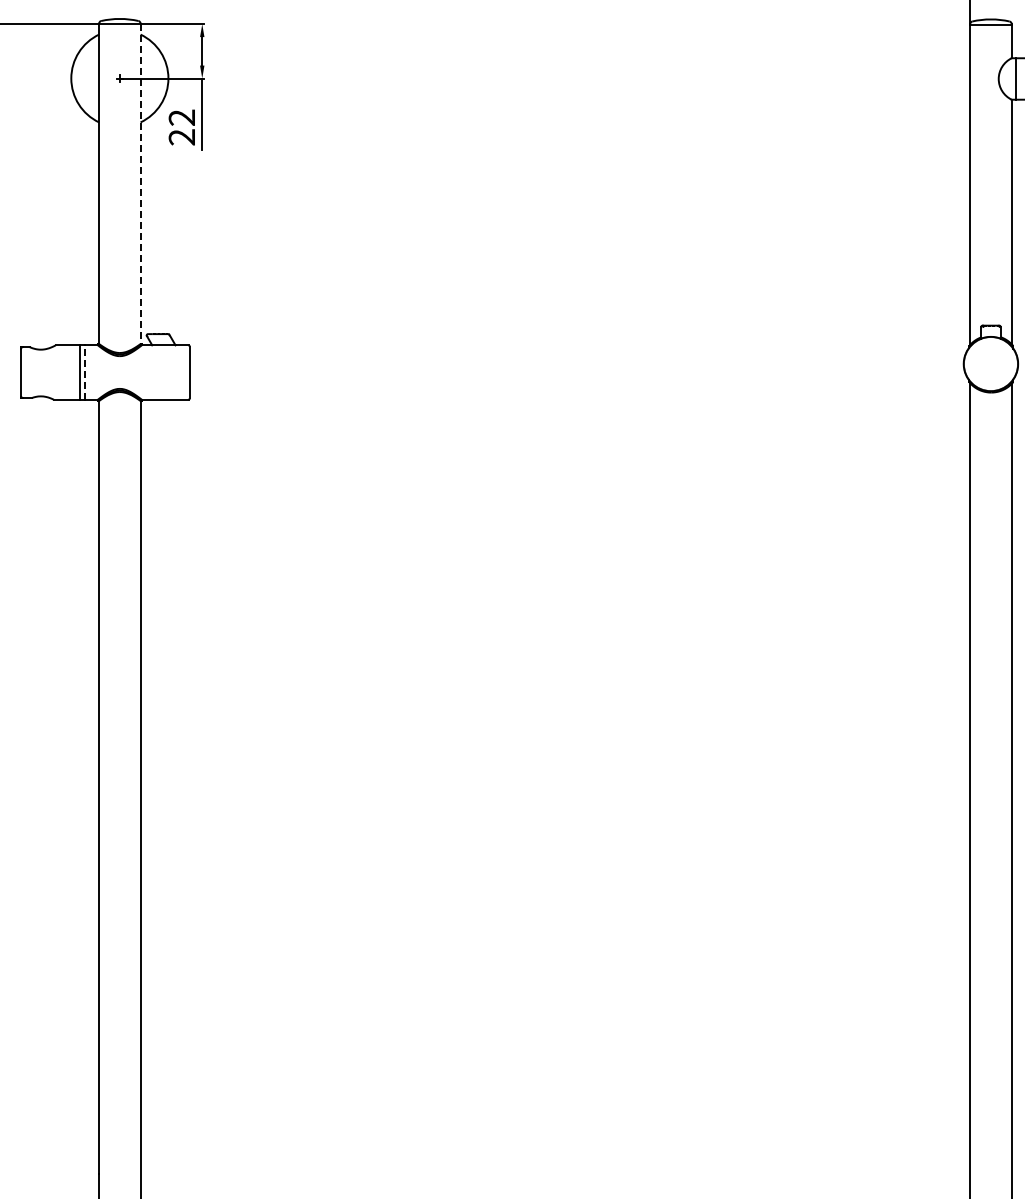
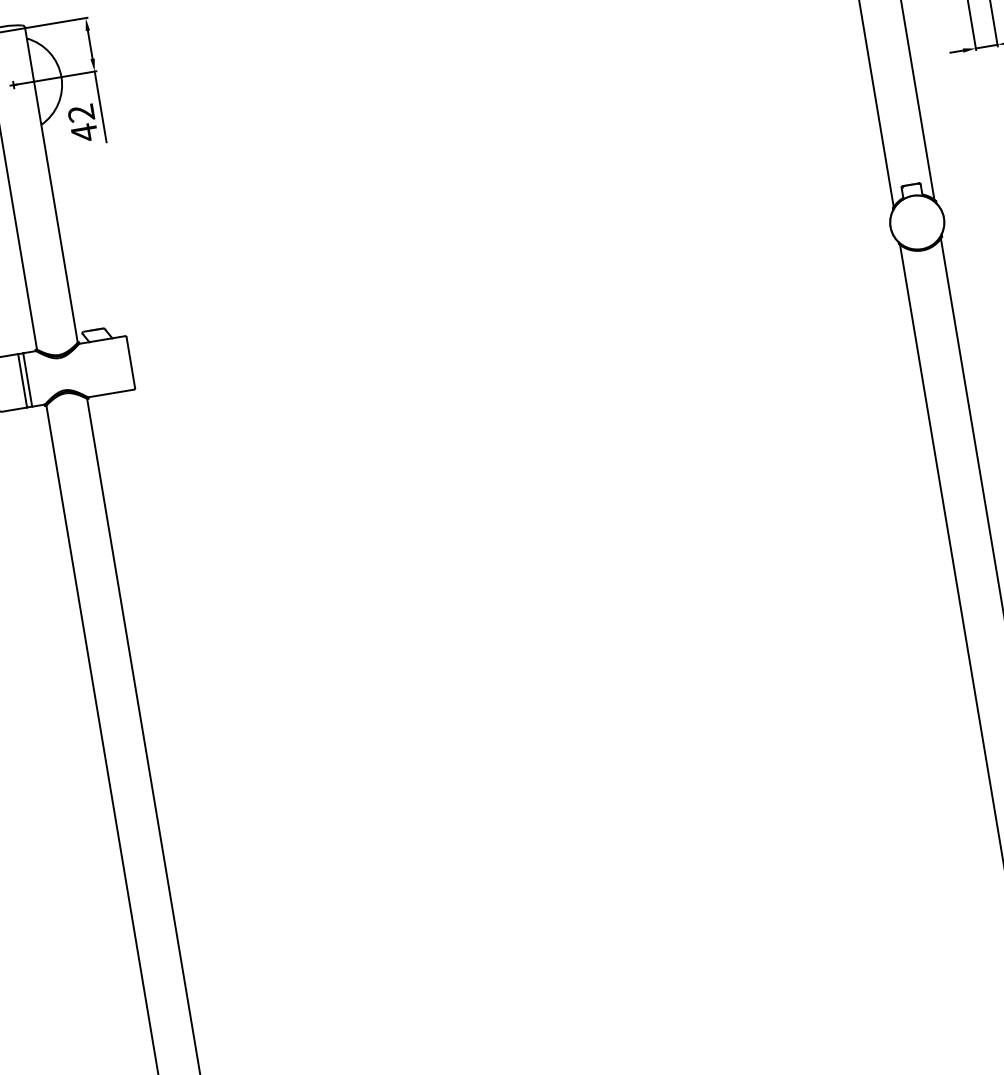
text: (181, 137) -> (84, 132), 22 -> 42
line: (140, 184) -> (51, 185), dashed -> solid
line: (84, 372) -> (27, 380), dashed -> solid

